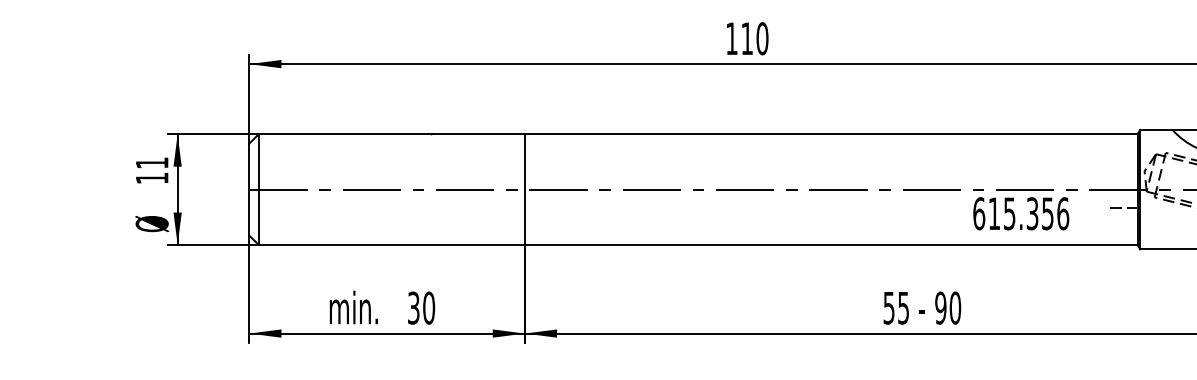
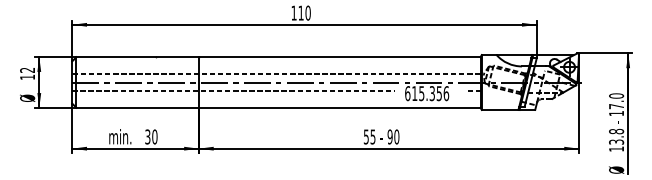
text: (151, 163) -> (27, 70), 11 -> 12
line: (693, 172) -> (276, 74), added
line: (600, 206) -> (233, 90), added

